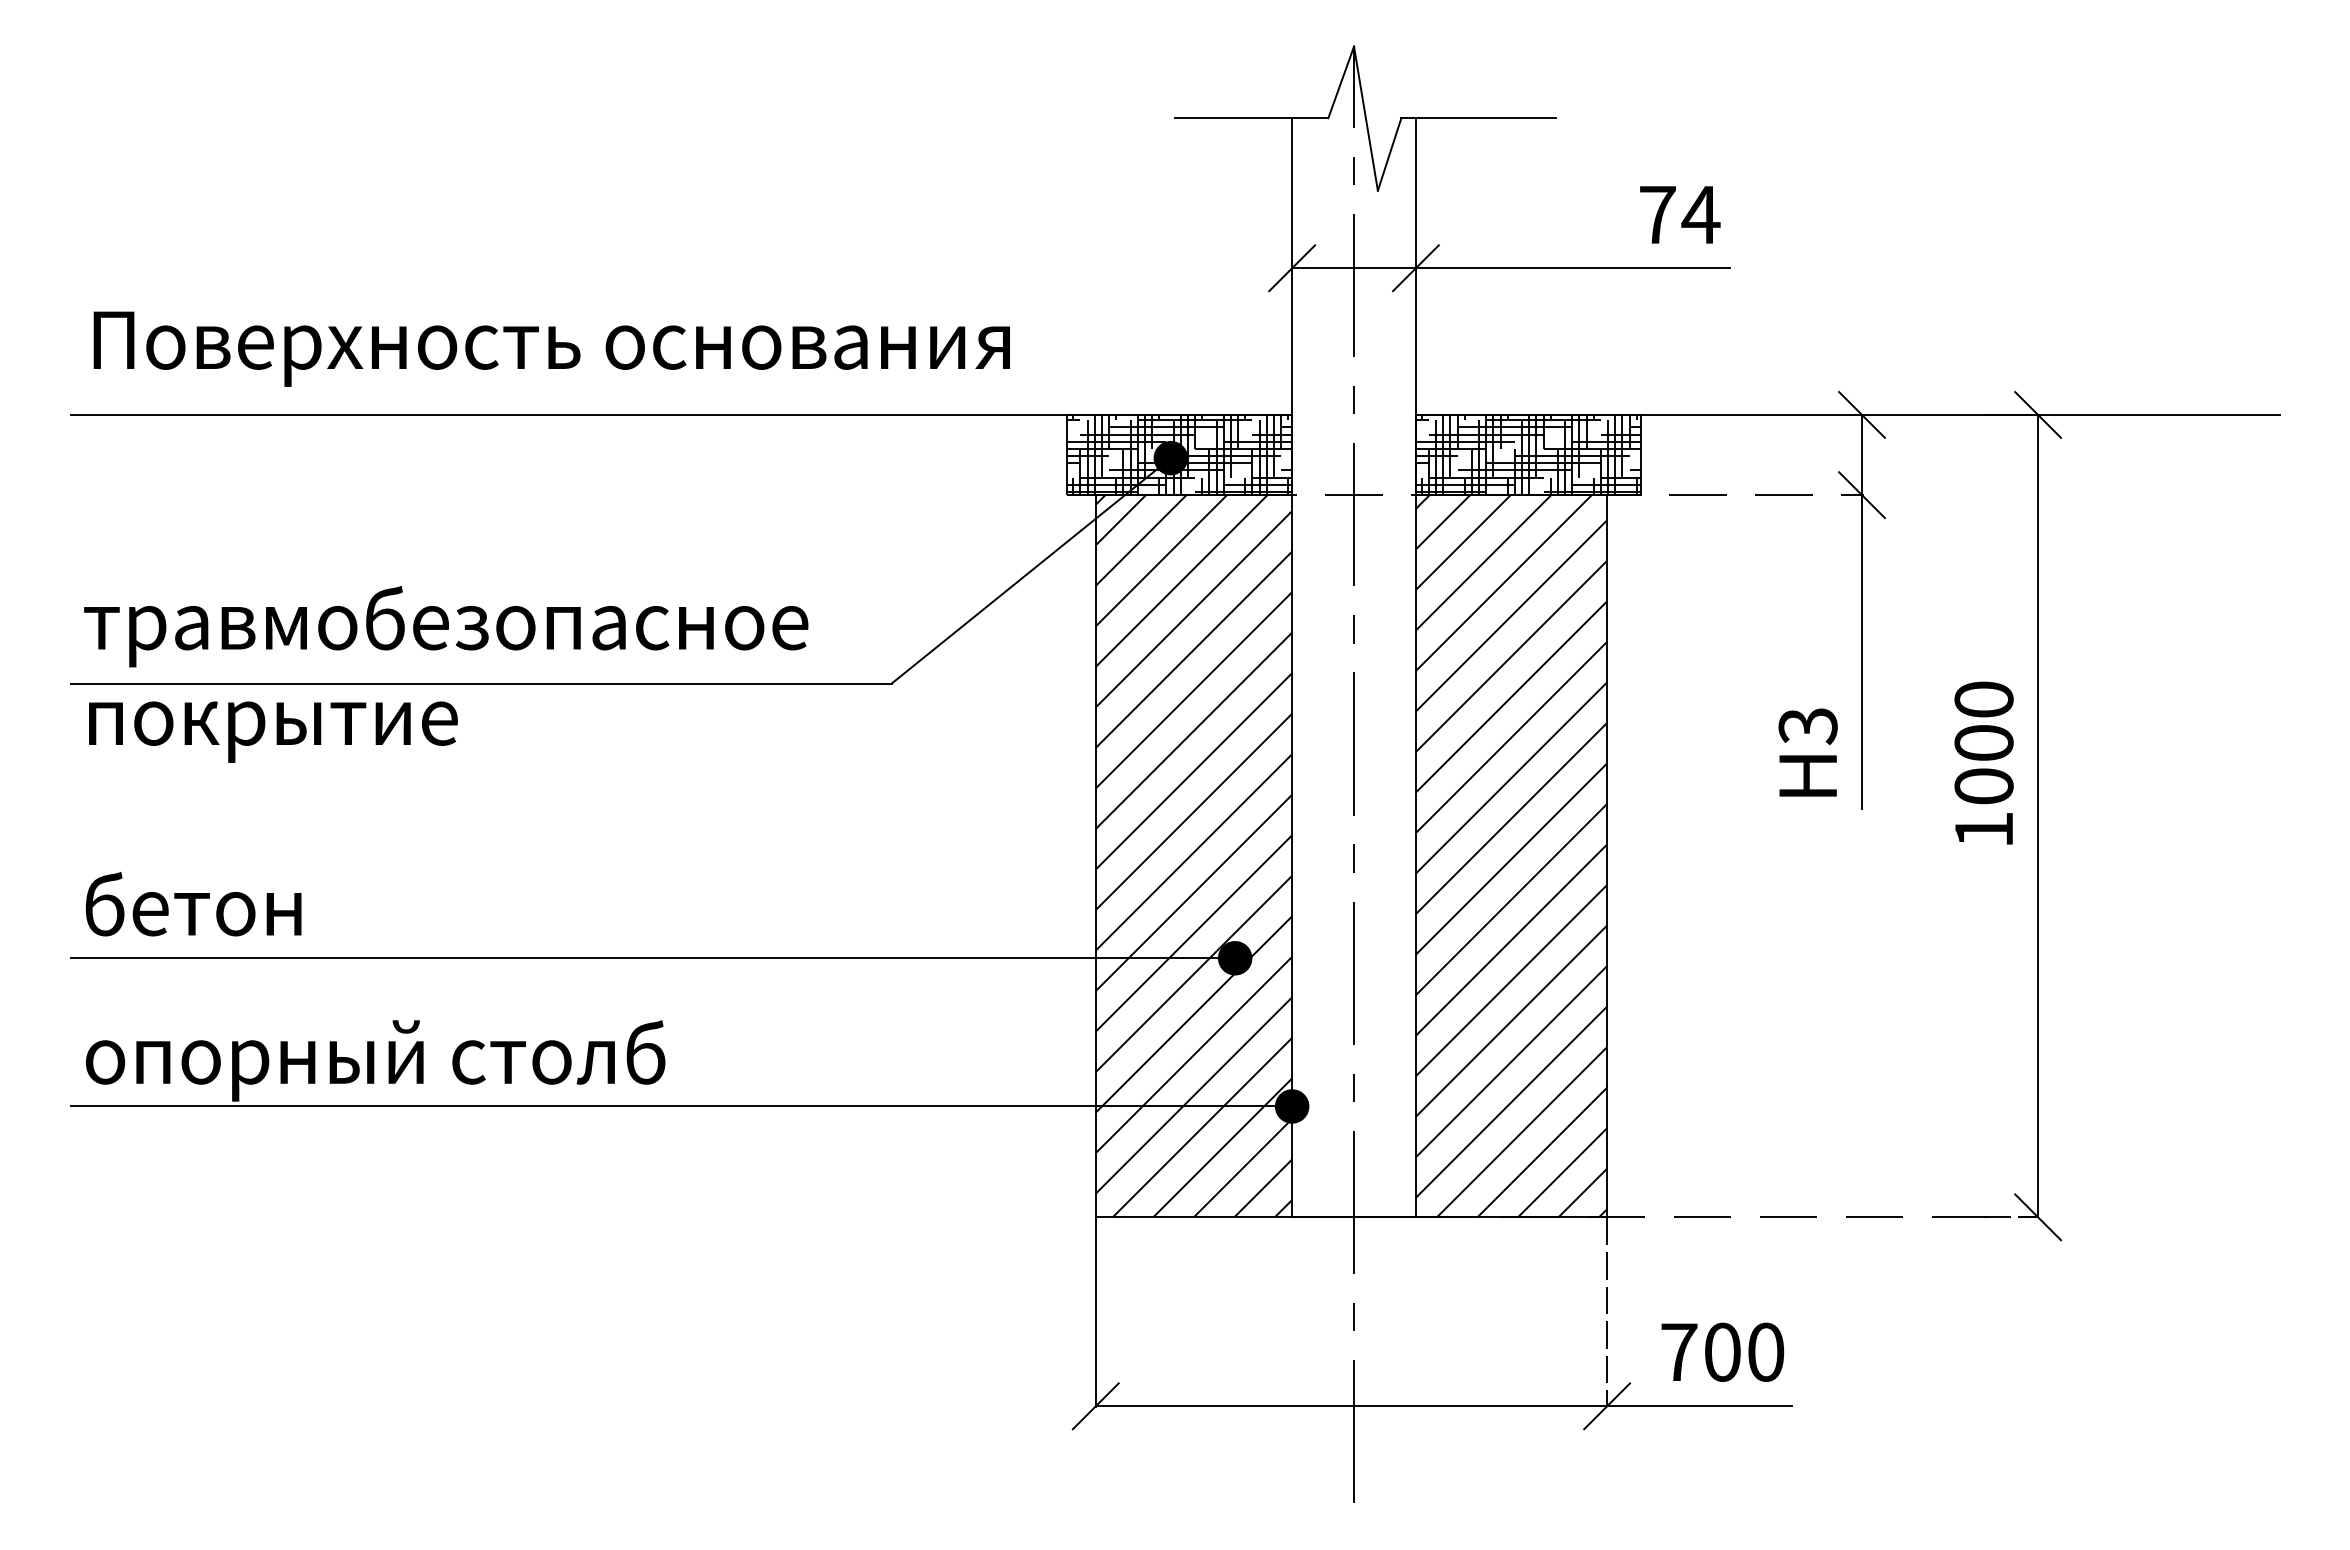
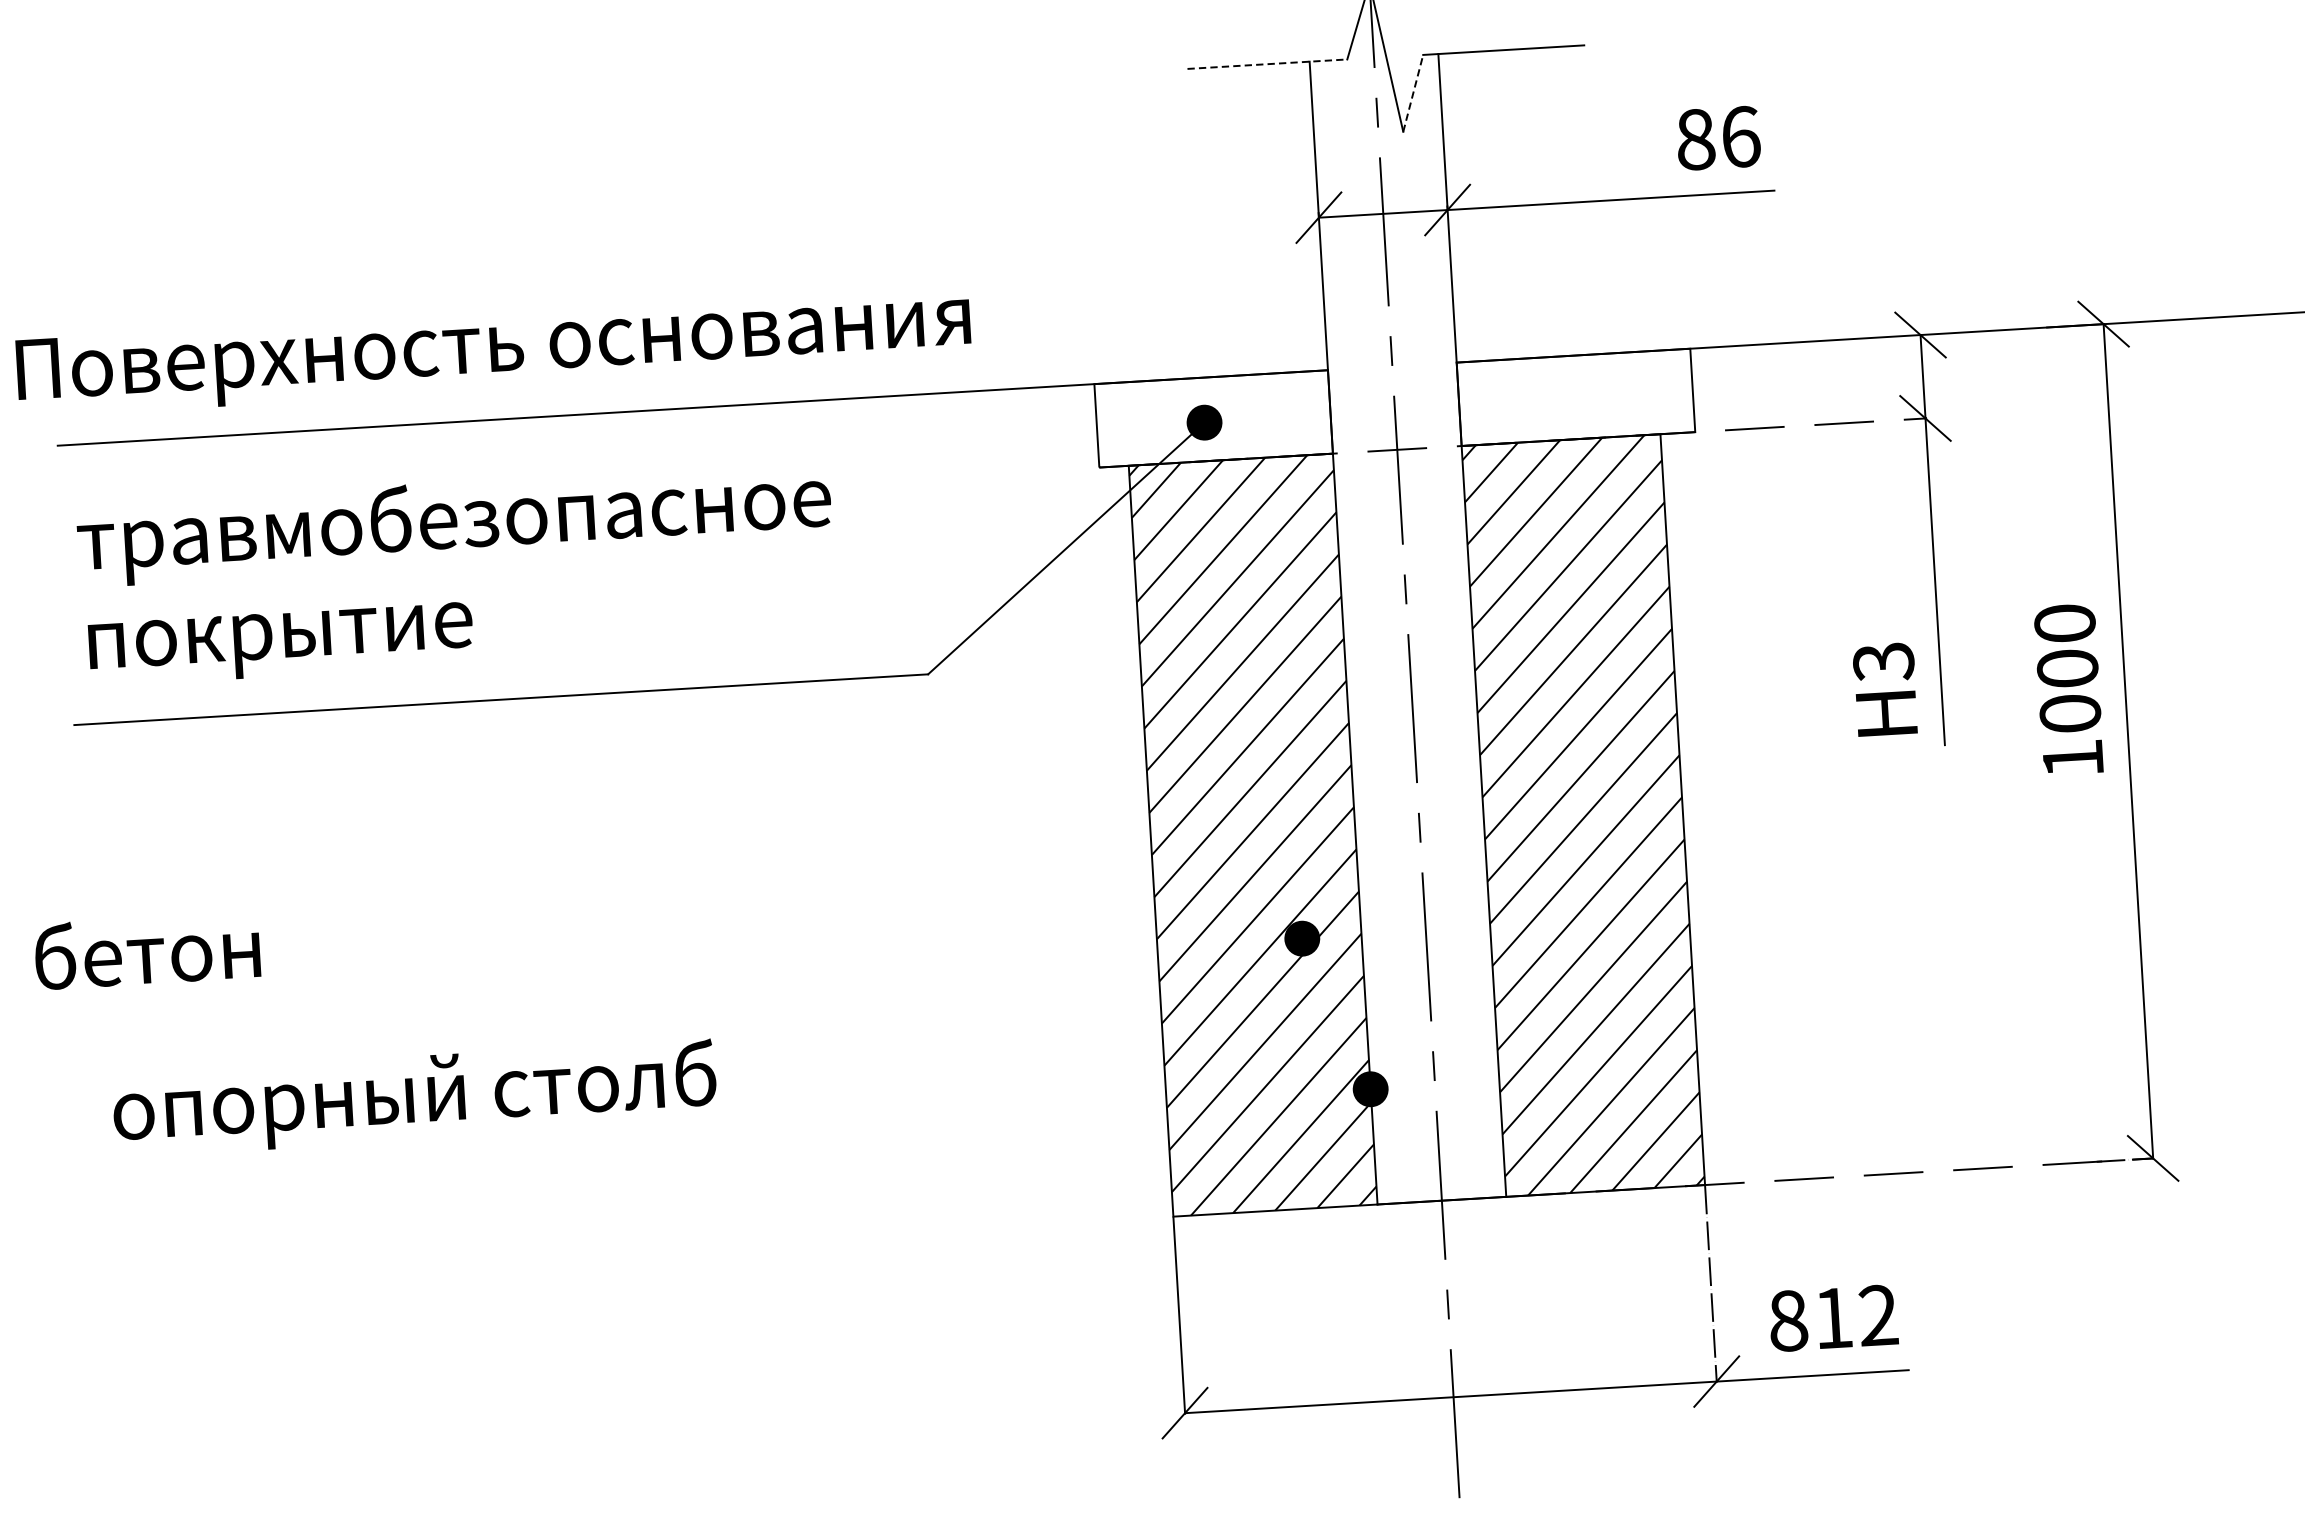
line: (1251, 118) -> (1267, 64), solid -> dashed
line: (1389, 154) -> (1413, 93), solid -> dashed
text: (1679, 214) -> (1718, 137), 74 -> 86
text: (551, 348) -> (493, 350), moved
hatch: (1179, 454) -> (1213, 418), removed
hatch: (1527, 454) -> (1575, 396), removed
text: (446, 673) -> (457, 572), moved
text: (193, 904) -> (147, 951), moved
line: (656, 958) -> (700, 974), removed
line: (681, 1106) -> (735, 1127), removed
text: (1722, 1351) -> (1833, 1317), 700 -> 812

